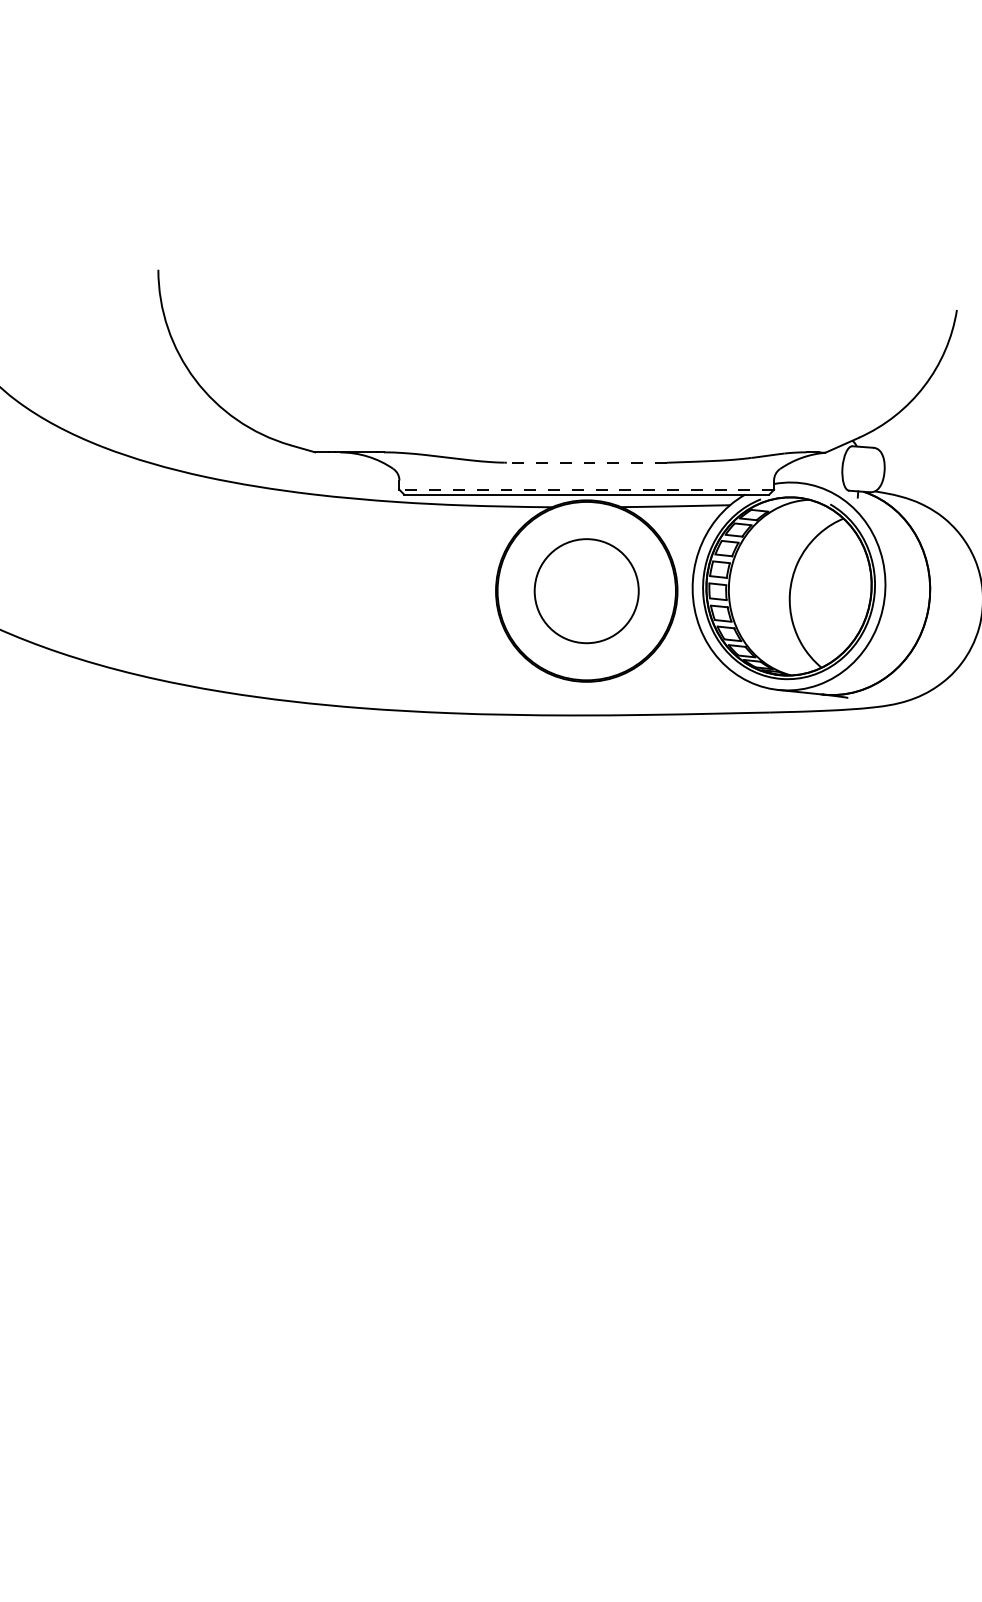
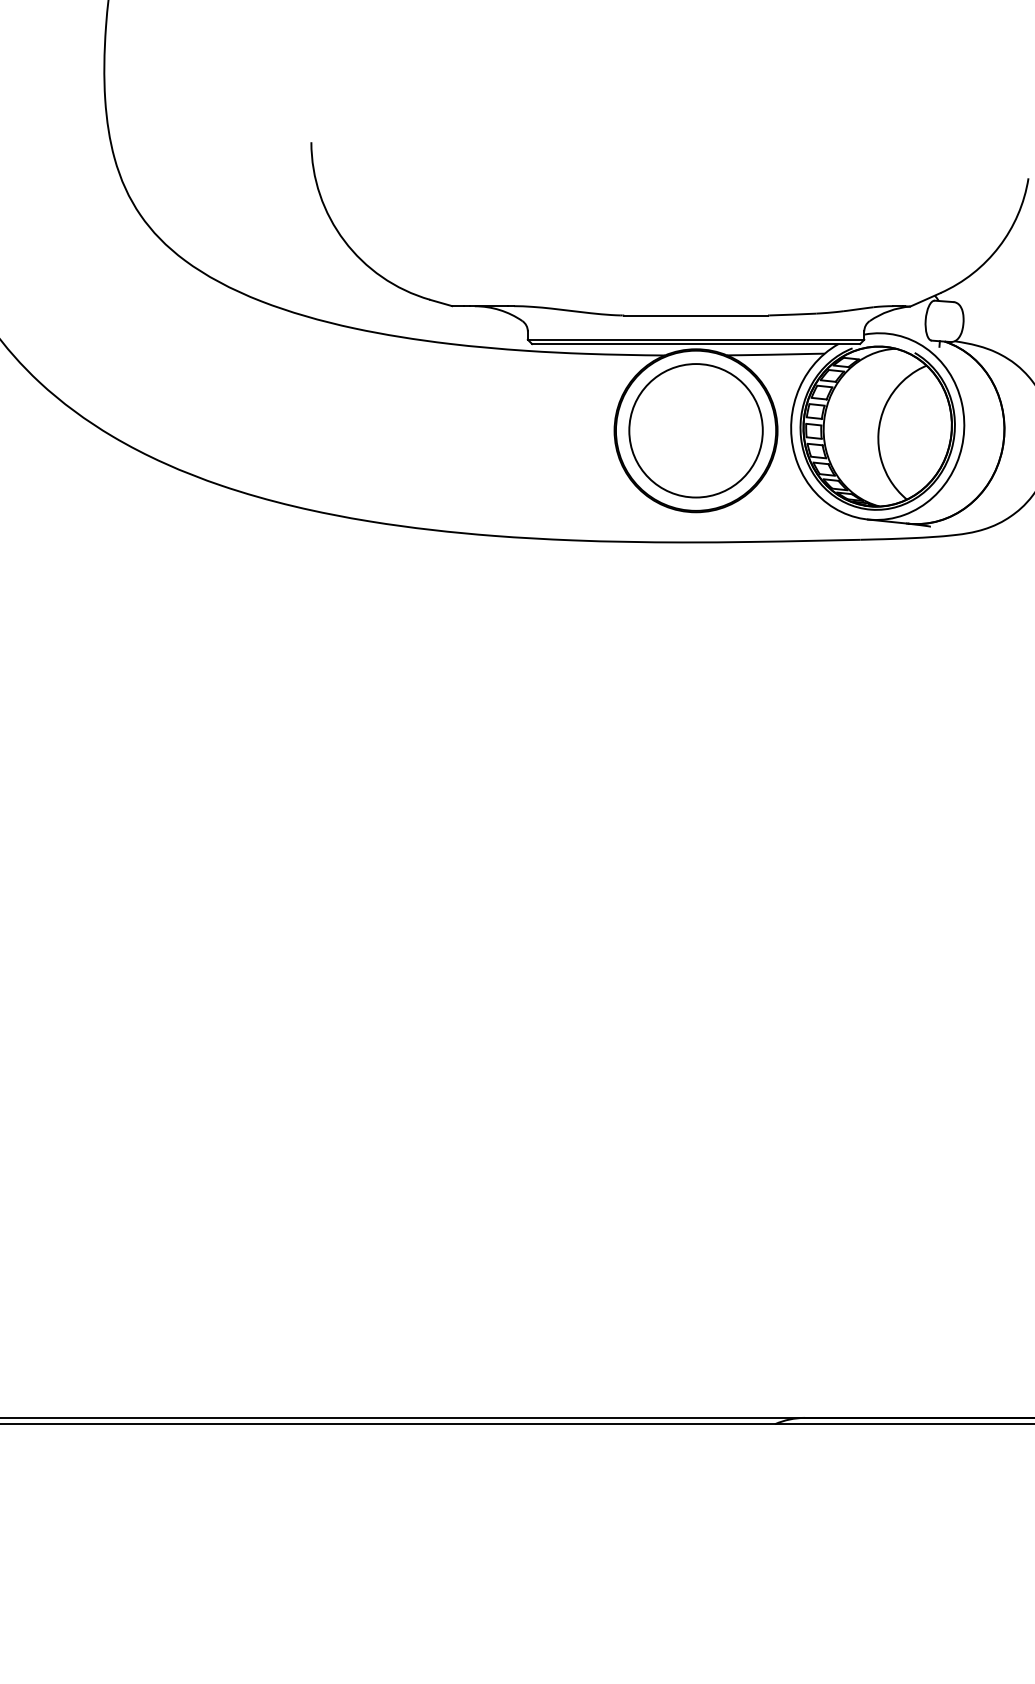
line: (587, 462) -> (696, 315), dashed -> solid
line: (586, 489) -> (695, 339), dashed -> solid
circle: (586, 590) -> (695, 430), size x1.43

